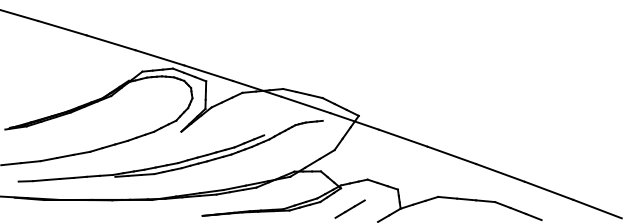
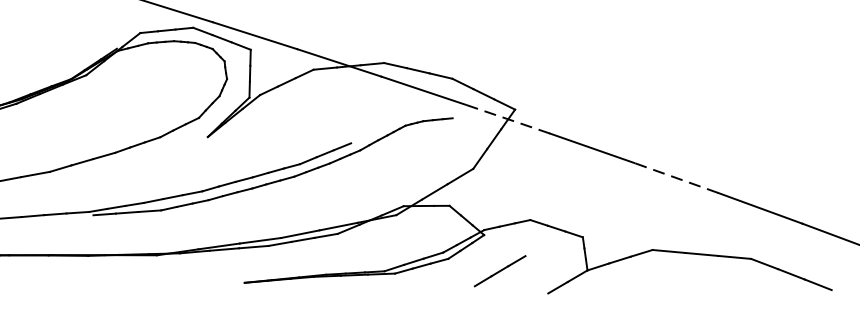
line: (354, 121) -> (507, 119), solid -> dashed
line: (451, 155) -> (675, 178), solid -> dashed

